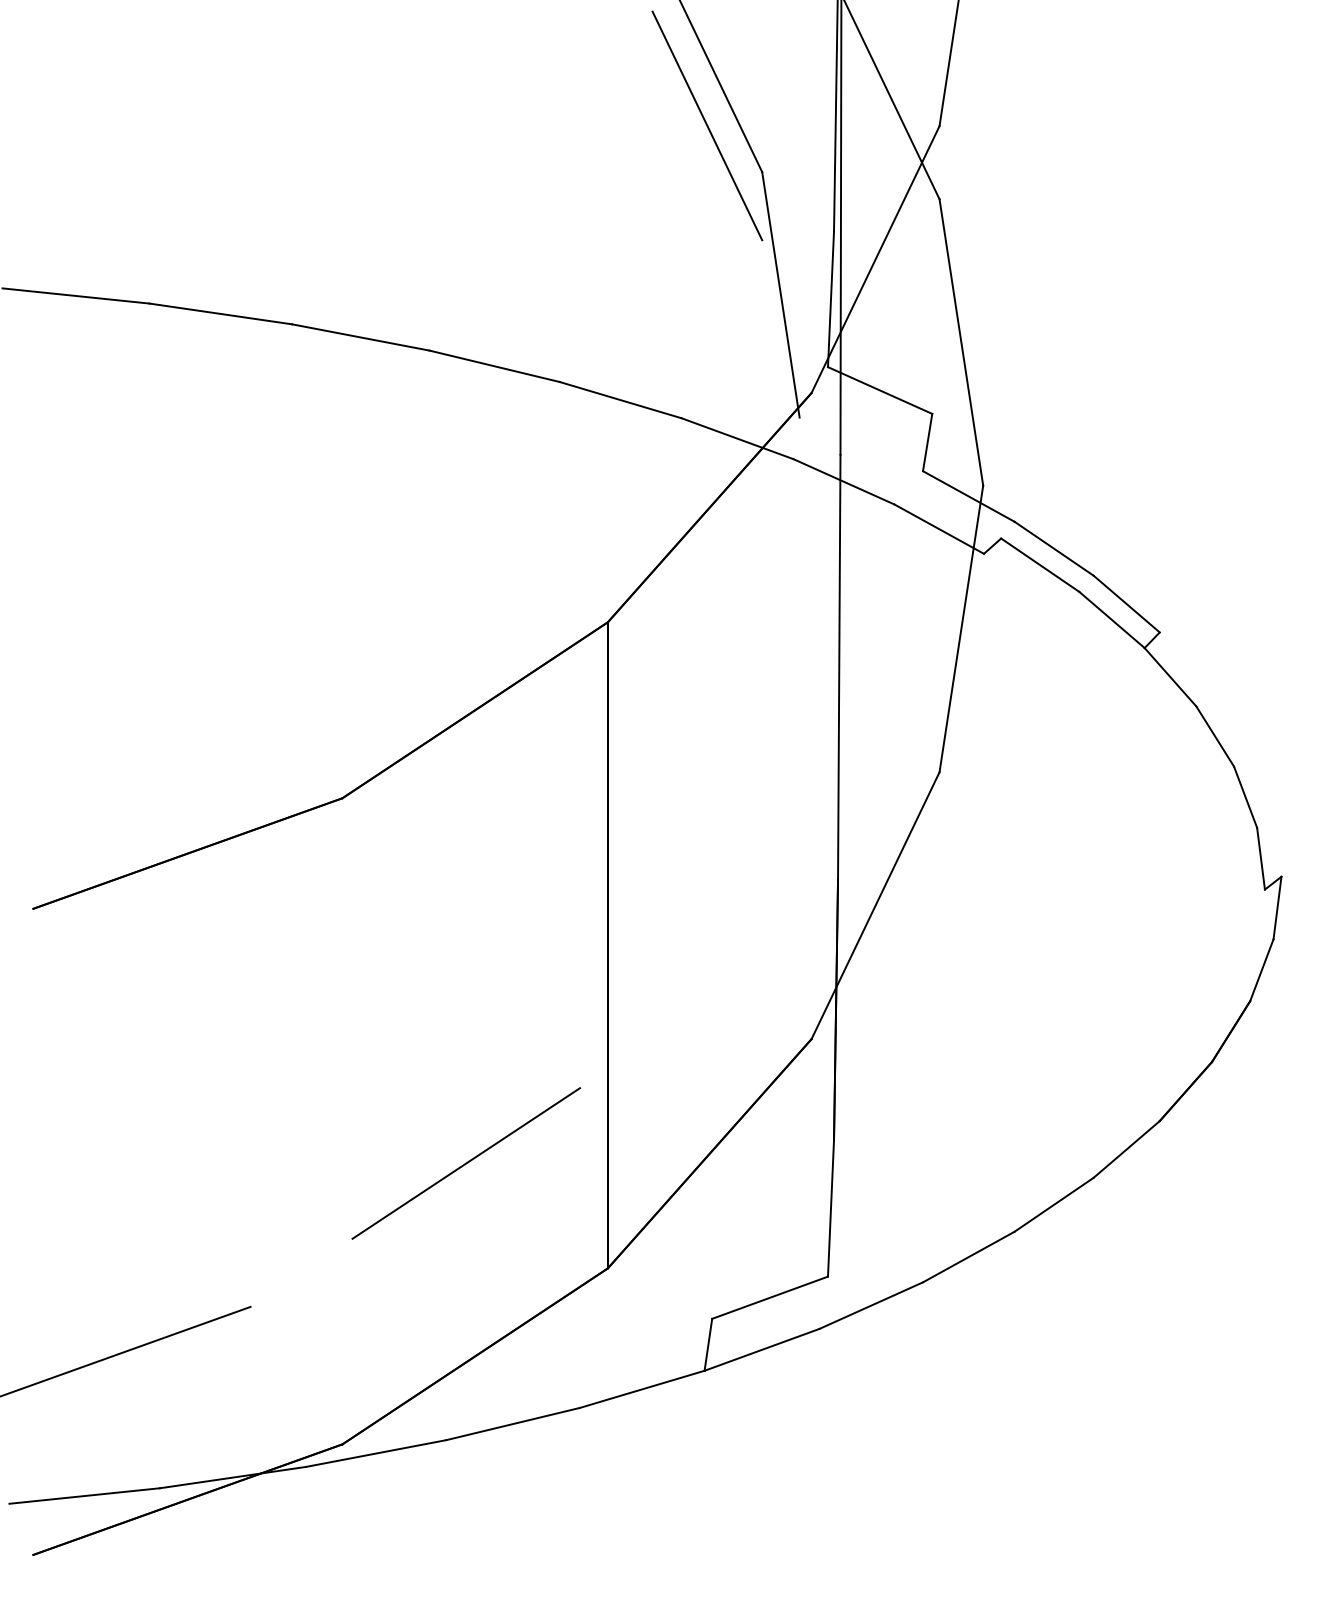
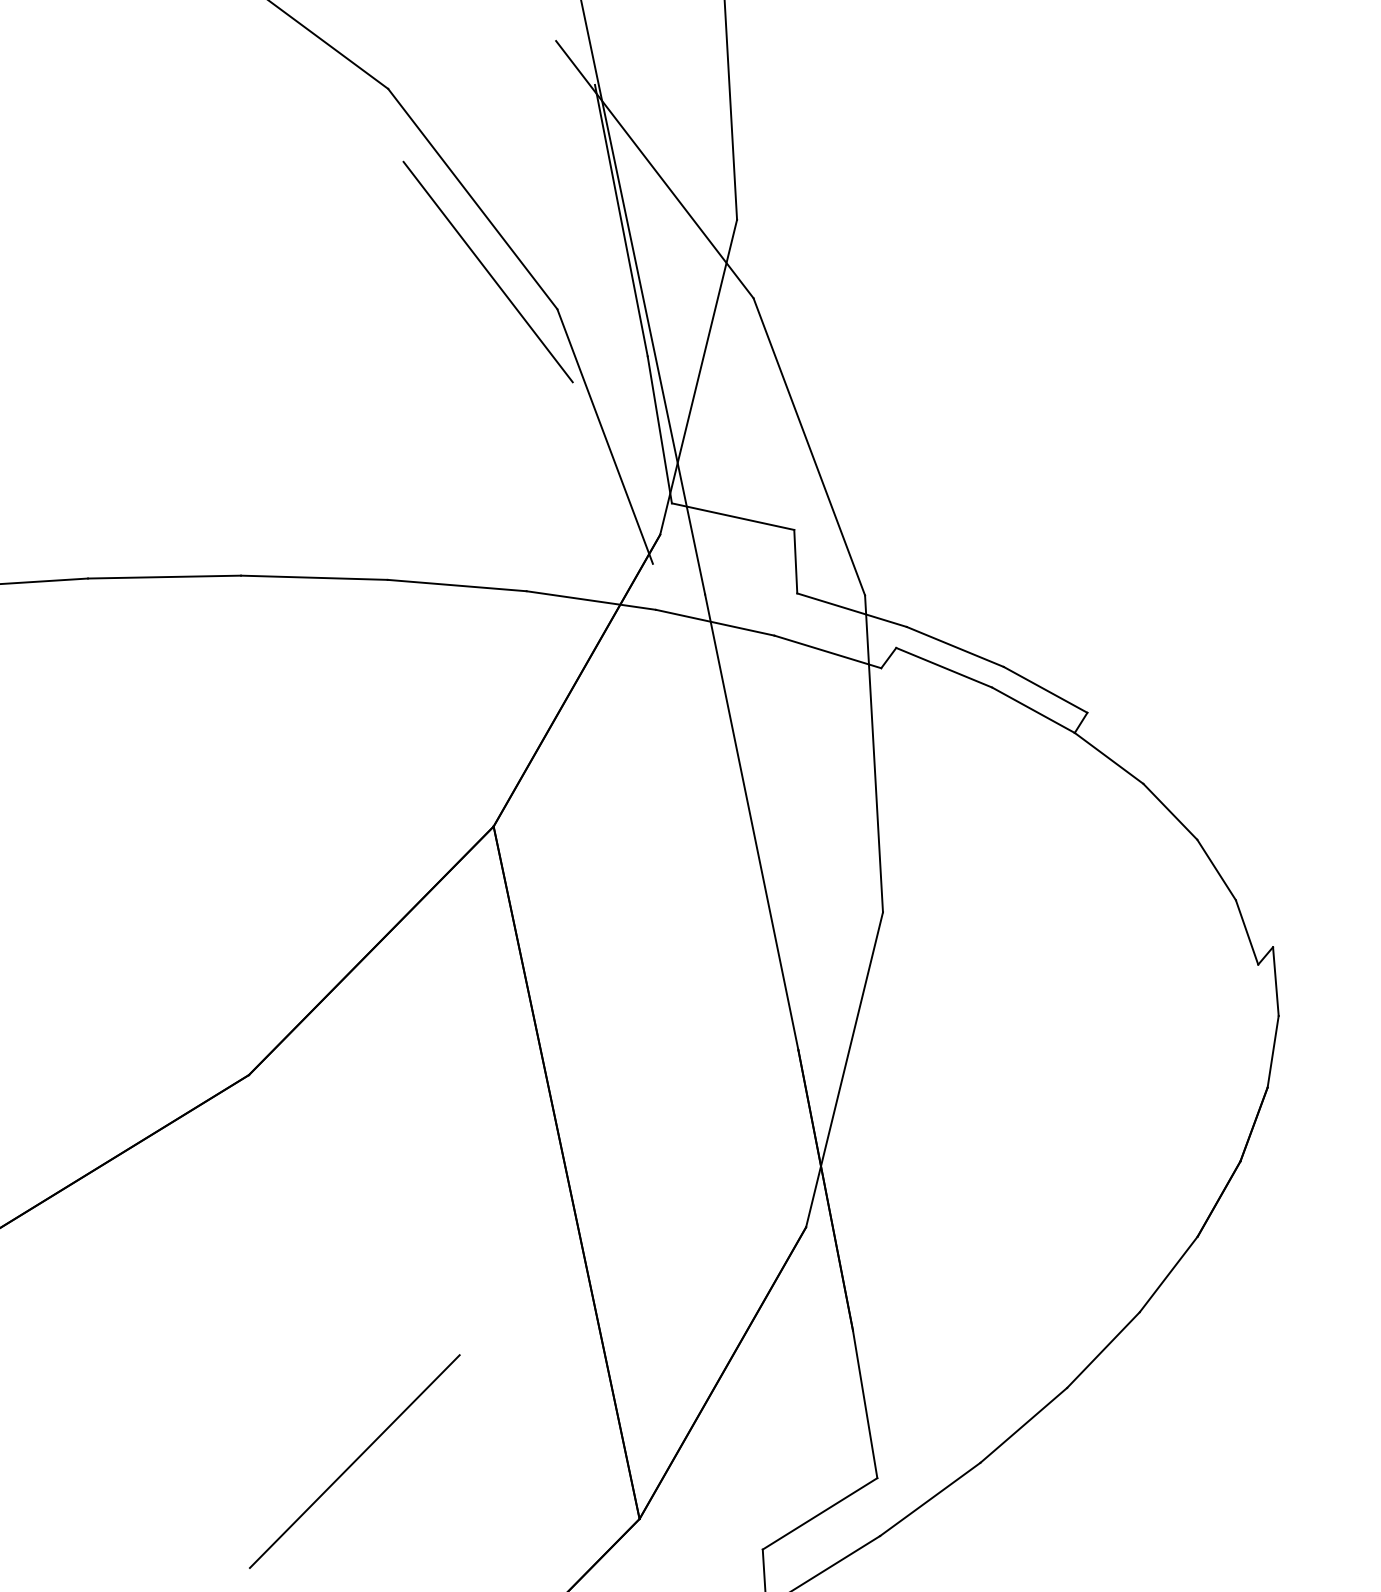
line: (466, 1163) -> (355, 1461), moved

